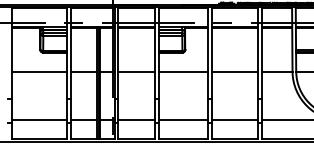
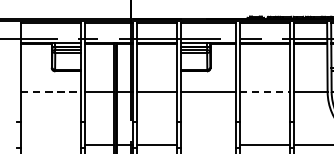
line: (39, 71) -> (51, 91), solid -> dashed
line: (234, 71) -> (264, 91), solid -> dashed
line: (38, 120) -> (49, 145), removed
line: (183, 120) -> (208, 145), removed

